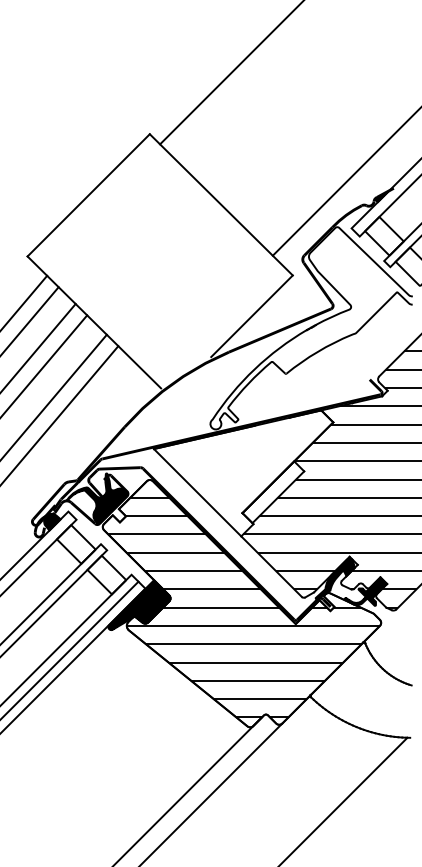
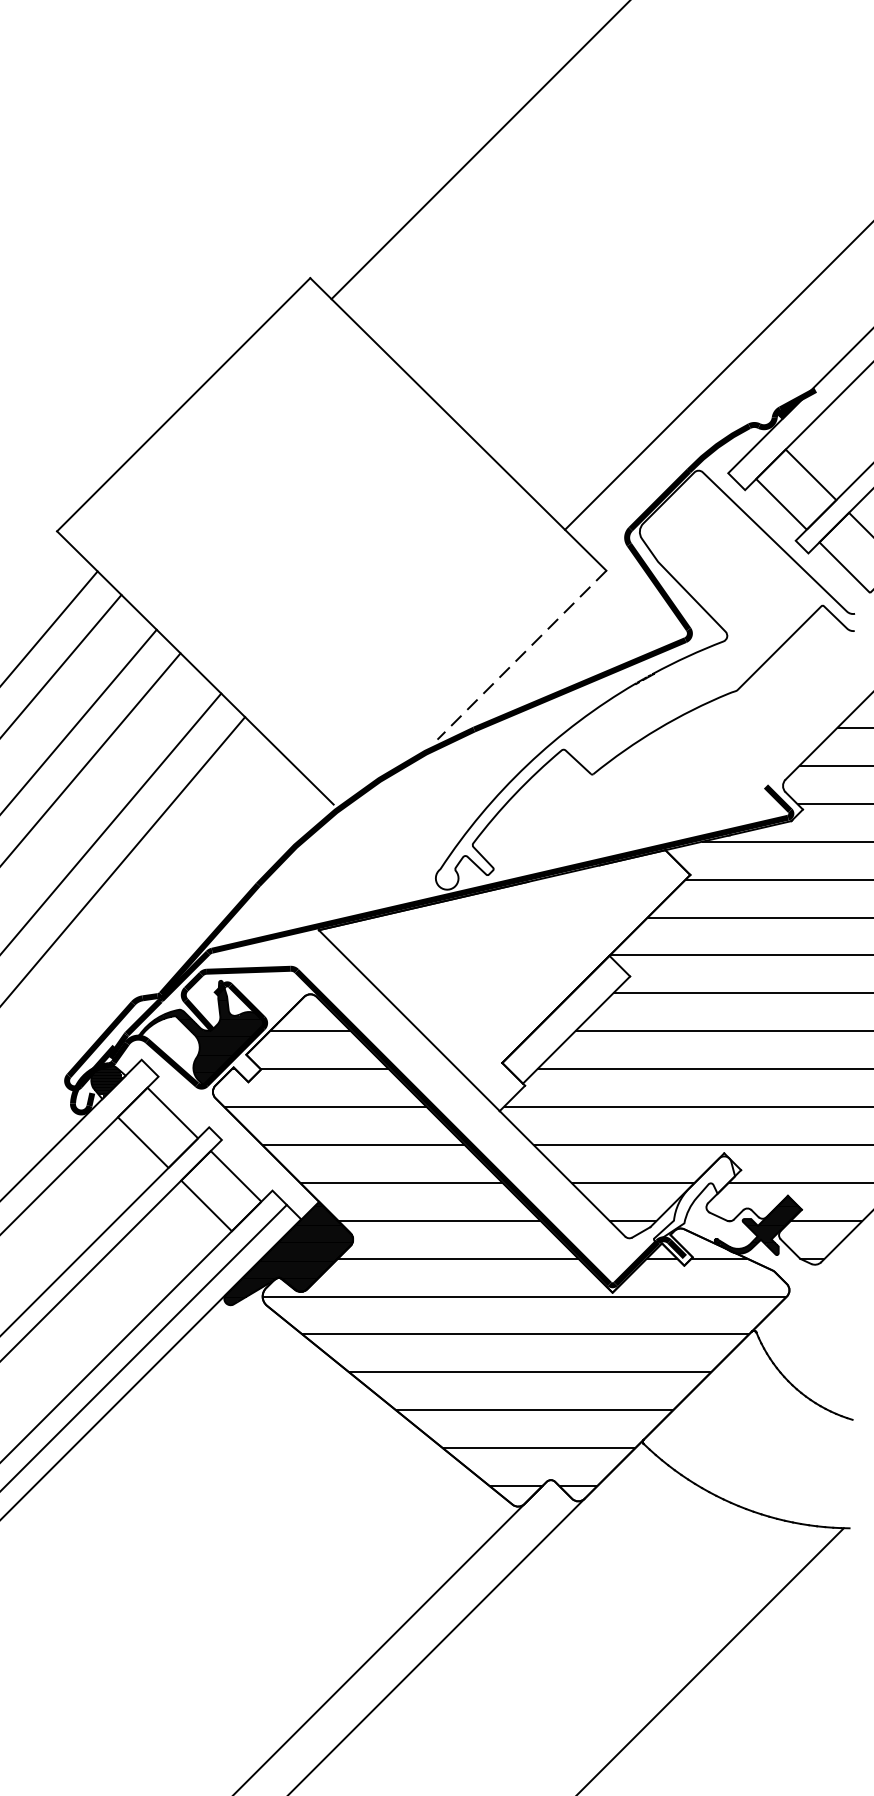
line: (252, 316) -> (522, 655), solid -> dashed
hatch: (334, 578) -> (692, 1198), removed

